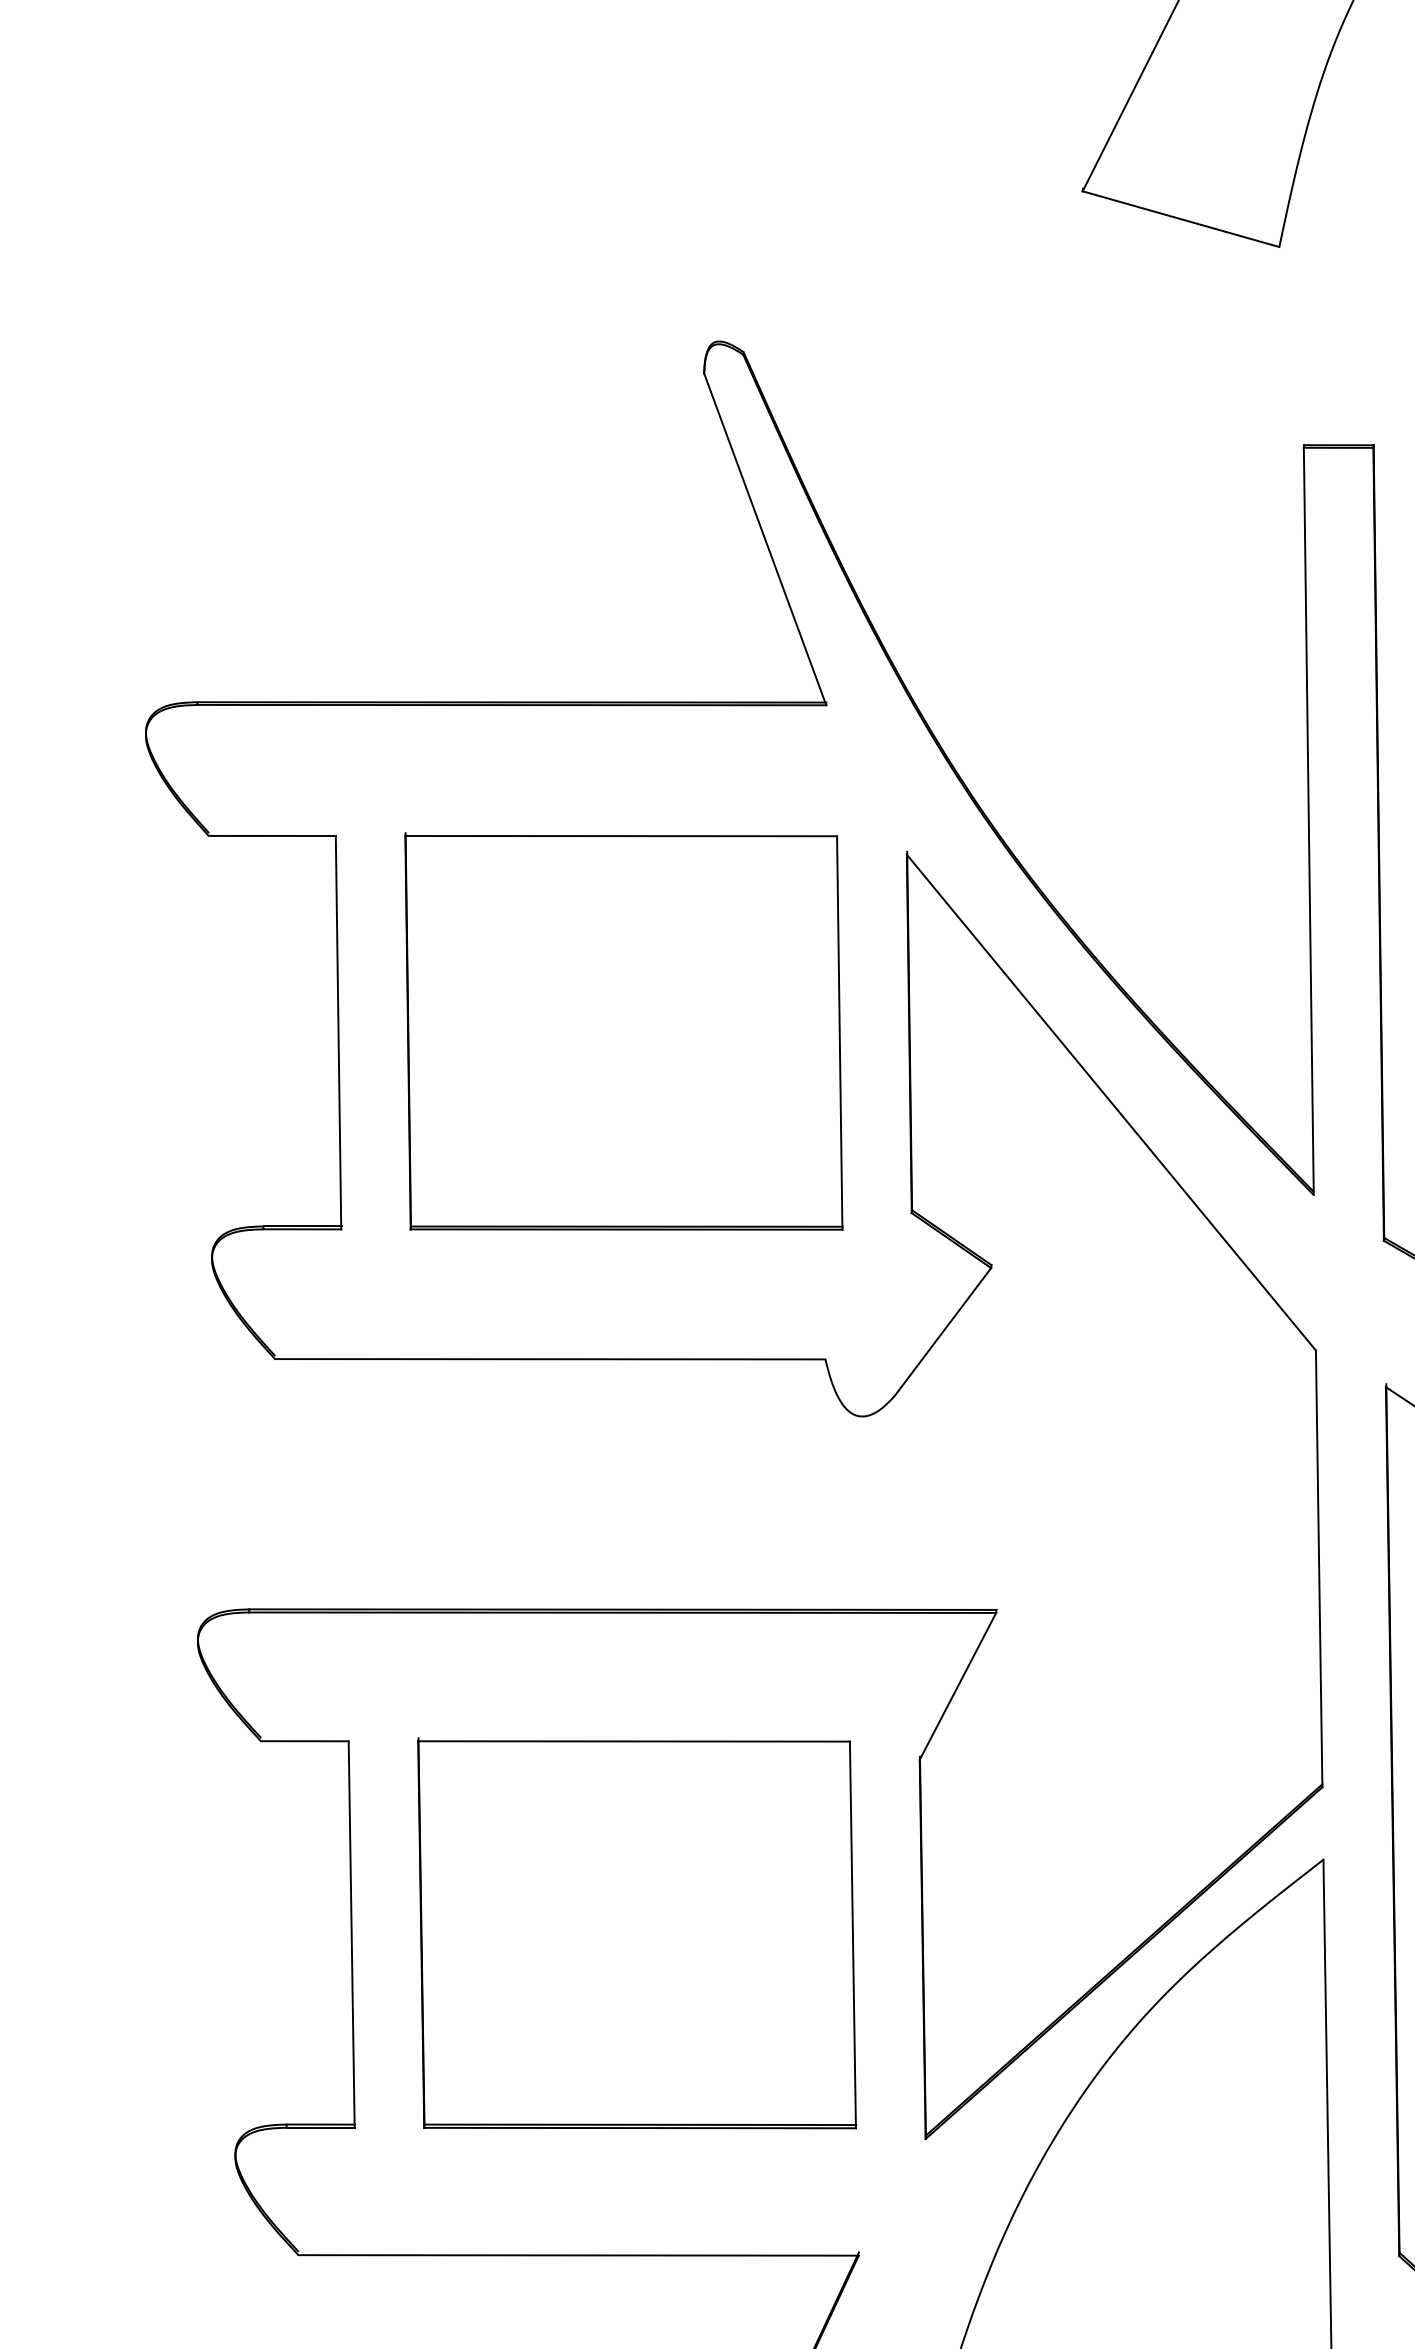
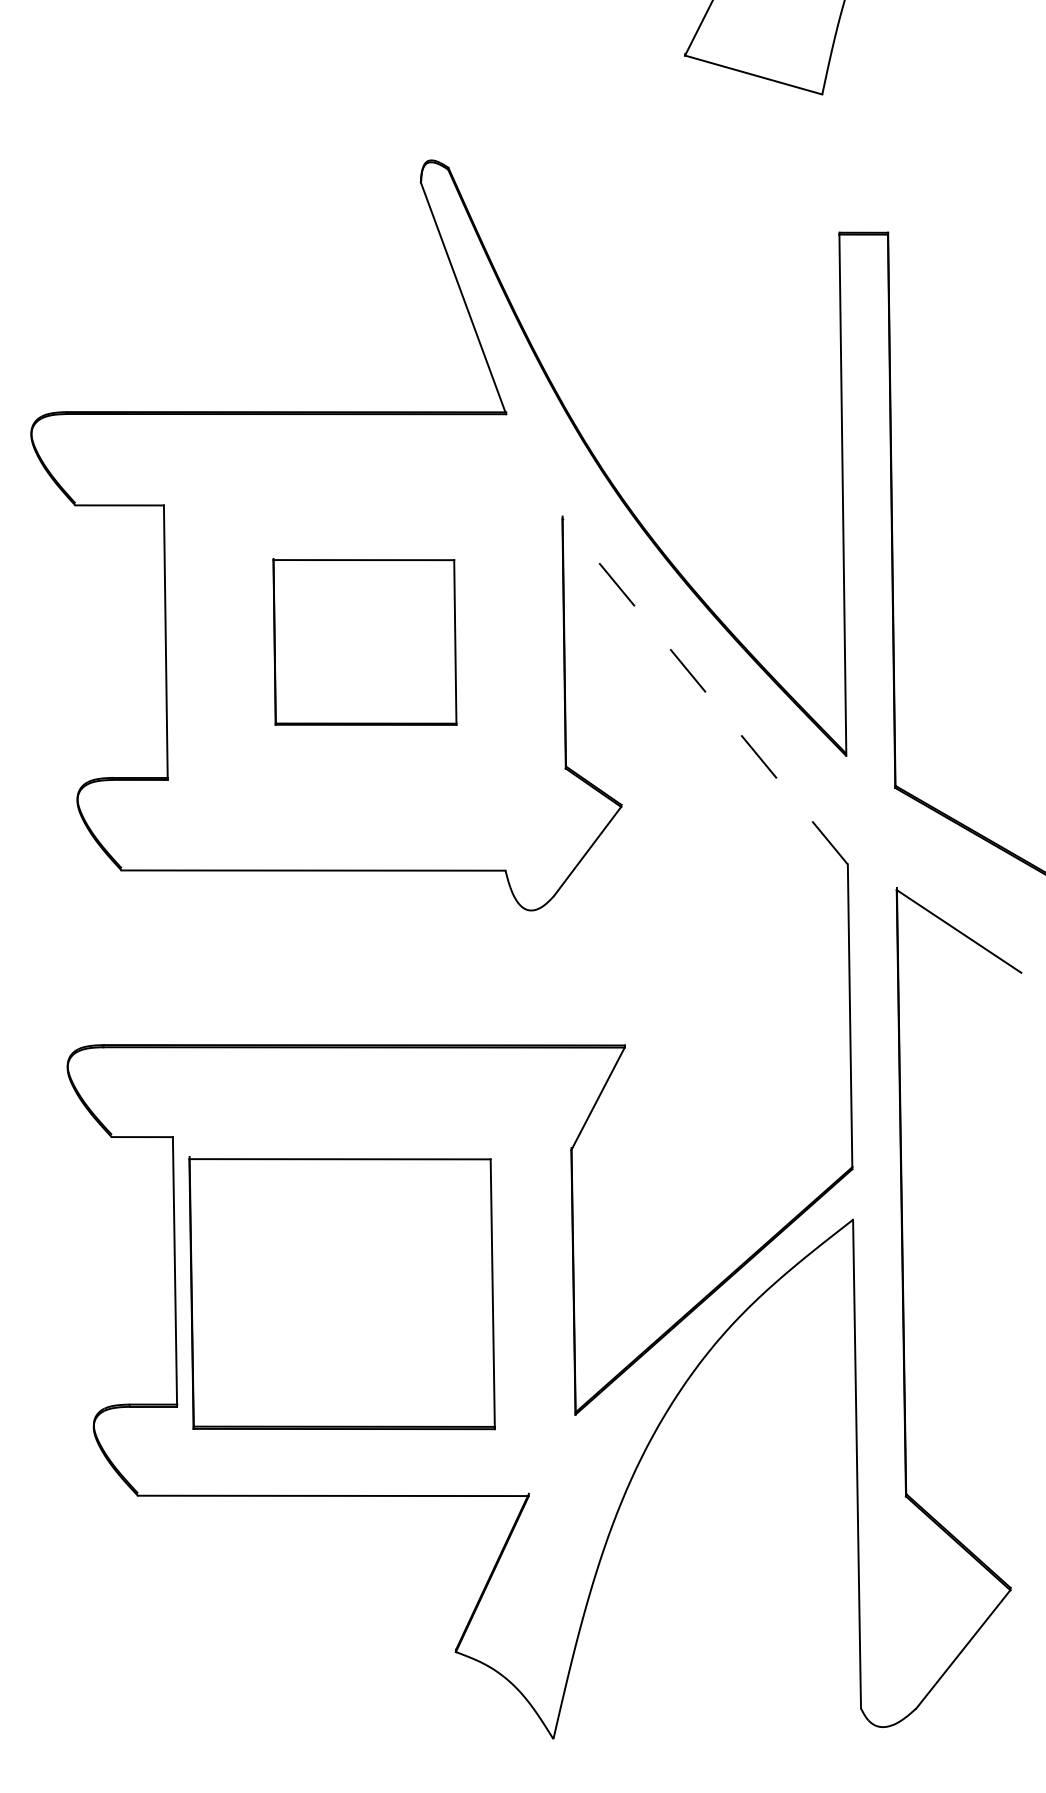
part: (623, 1030) -> (364, 641), size x0.6
line: (1110, 1102) -> (704, 691), solid -> dashed
part: (636, 1933) -> (341, 1293), moved

